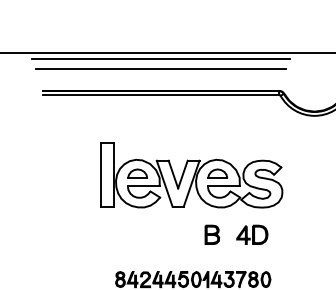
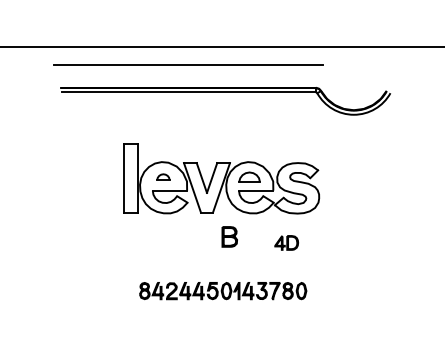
line: (161, 58) -> (188, 53), removed
part: (137, 173) -> (163, 176), size x0.6
part: (212, 234) -> (229, 236), moved
part: (252, 234) -> (286, 242), size x0.7

